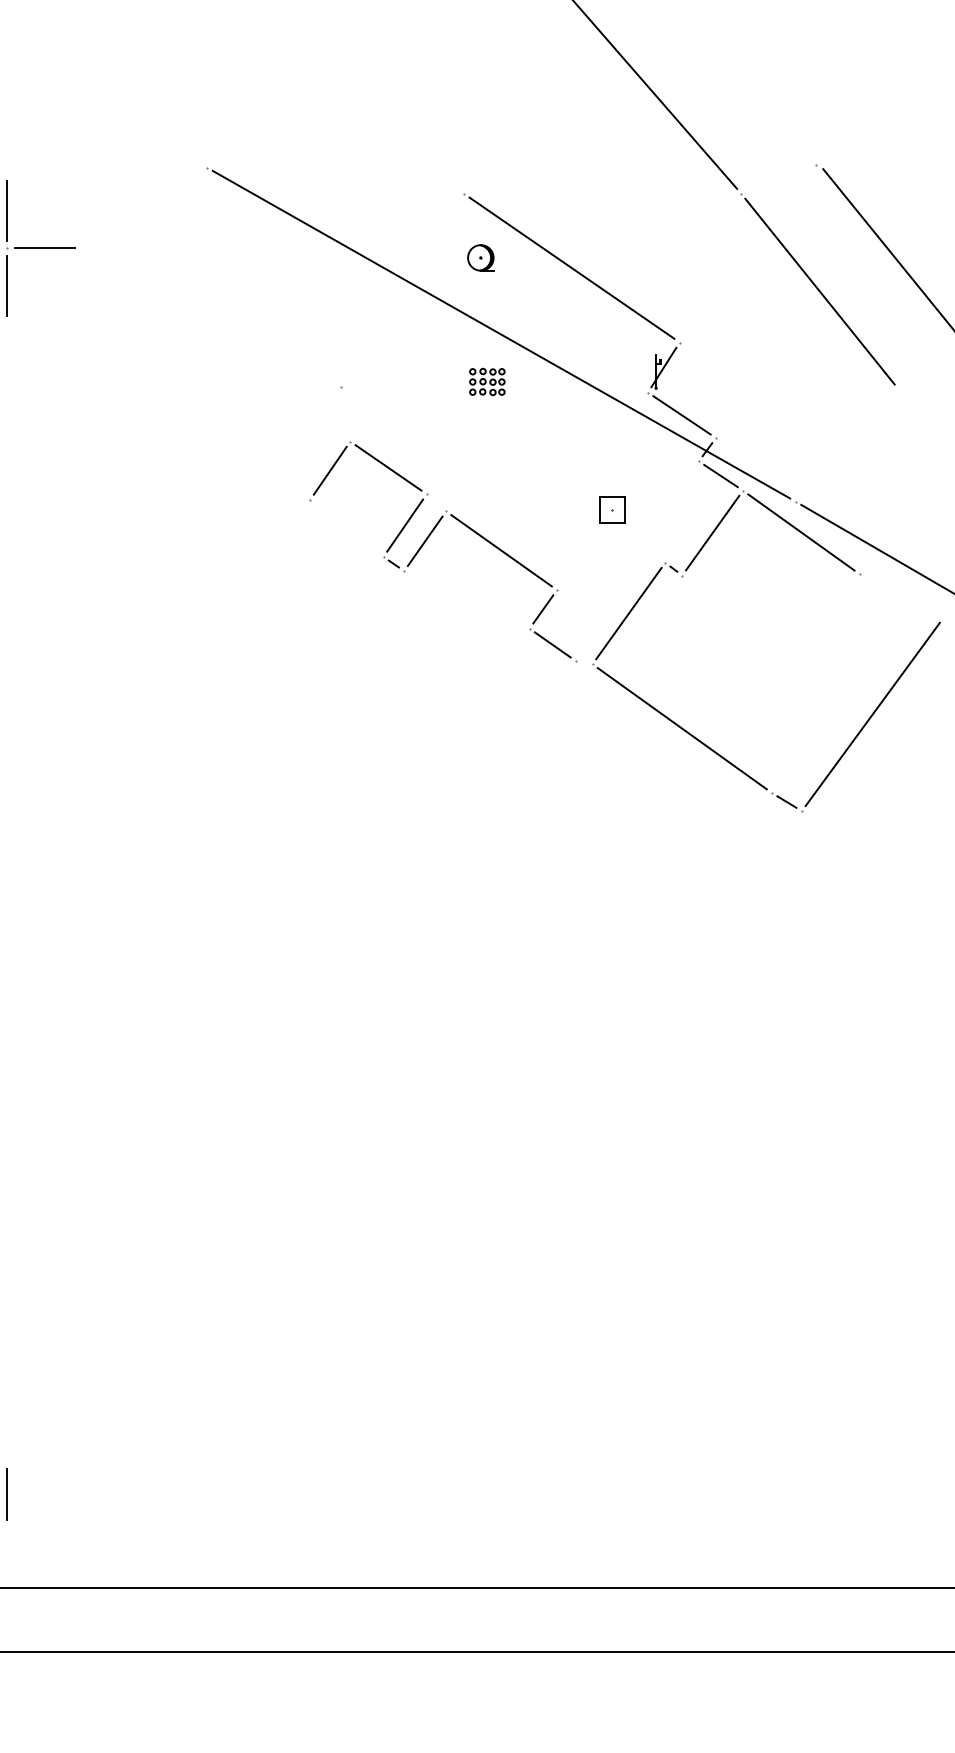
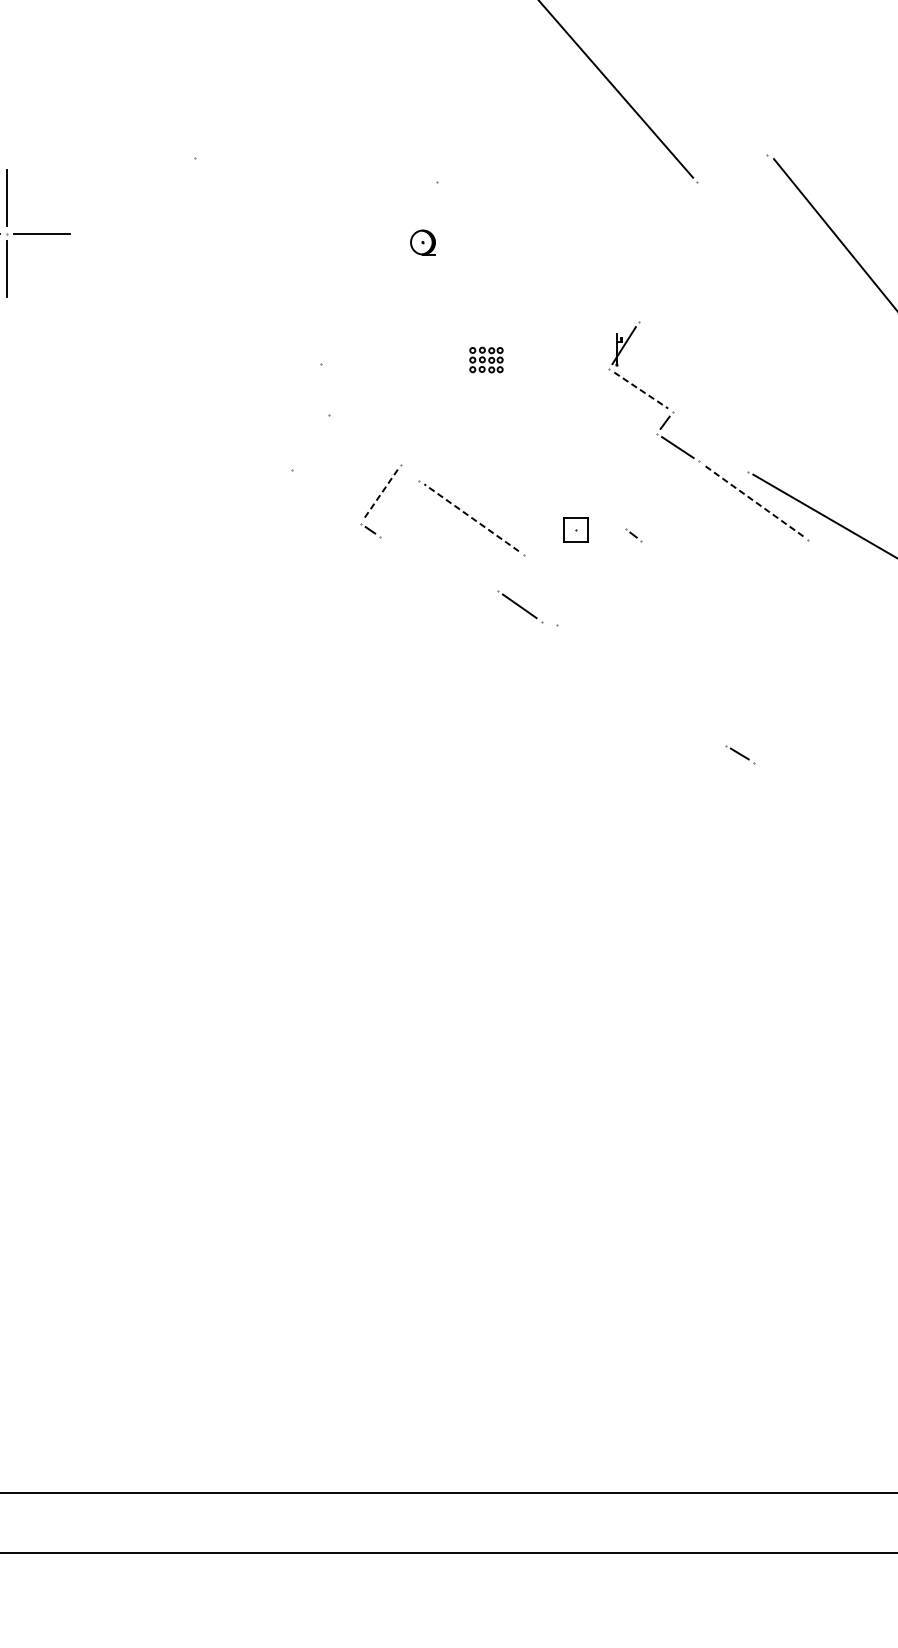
part: (480, 257) -> (422, 242), moved
line: (571, 267) -> (537, 251), removed
line: (819, 291) -> (770, 274), removed
line: (501, 334) -> (471, 314), removed
part: (487, 381) -> (486, 359), moved
line: (682, 415) -> (641, 390), solid -> dashed
line: (388, 467) -> (365, 439), removed
line: (329, 470) -> (309, 442), removed
part: (612, 509) -> (575, 529), moved
line: (405, 525) -> (381, 494), solid -> dashed
line: (712, 532) -> (669, 500), removed
line: (801, 532) -> (753, 500), solid -> dashed
line: (424, 540) -> (399, 508), removed
line: (501, 550) -> (471, 517), solid -> dashed
line: (543, 609) -> (511, 573), removed
line: (628, 613) -> (590, 576), removed
line: (872, 714) -> (820, 671), removed
line: (681, 728) -> (640, 684), removed
line: (7, 1493) -> (7, 1403), removed

